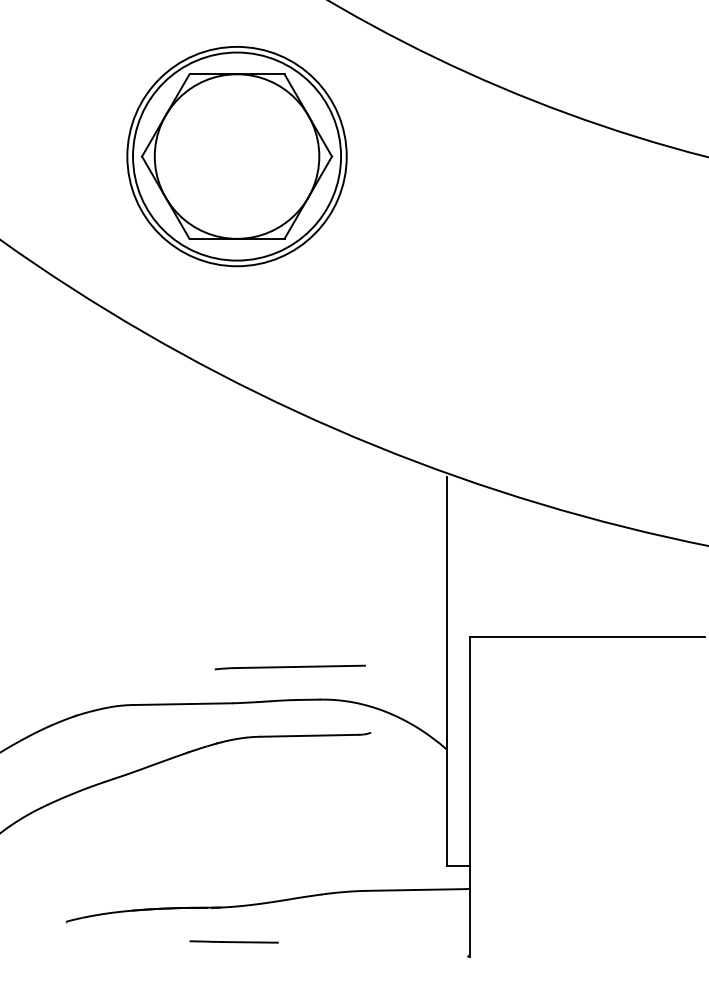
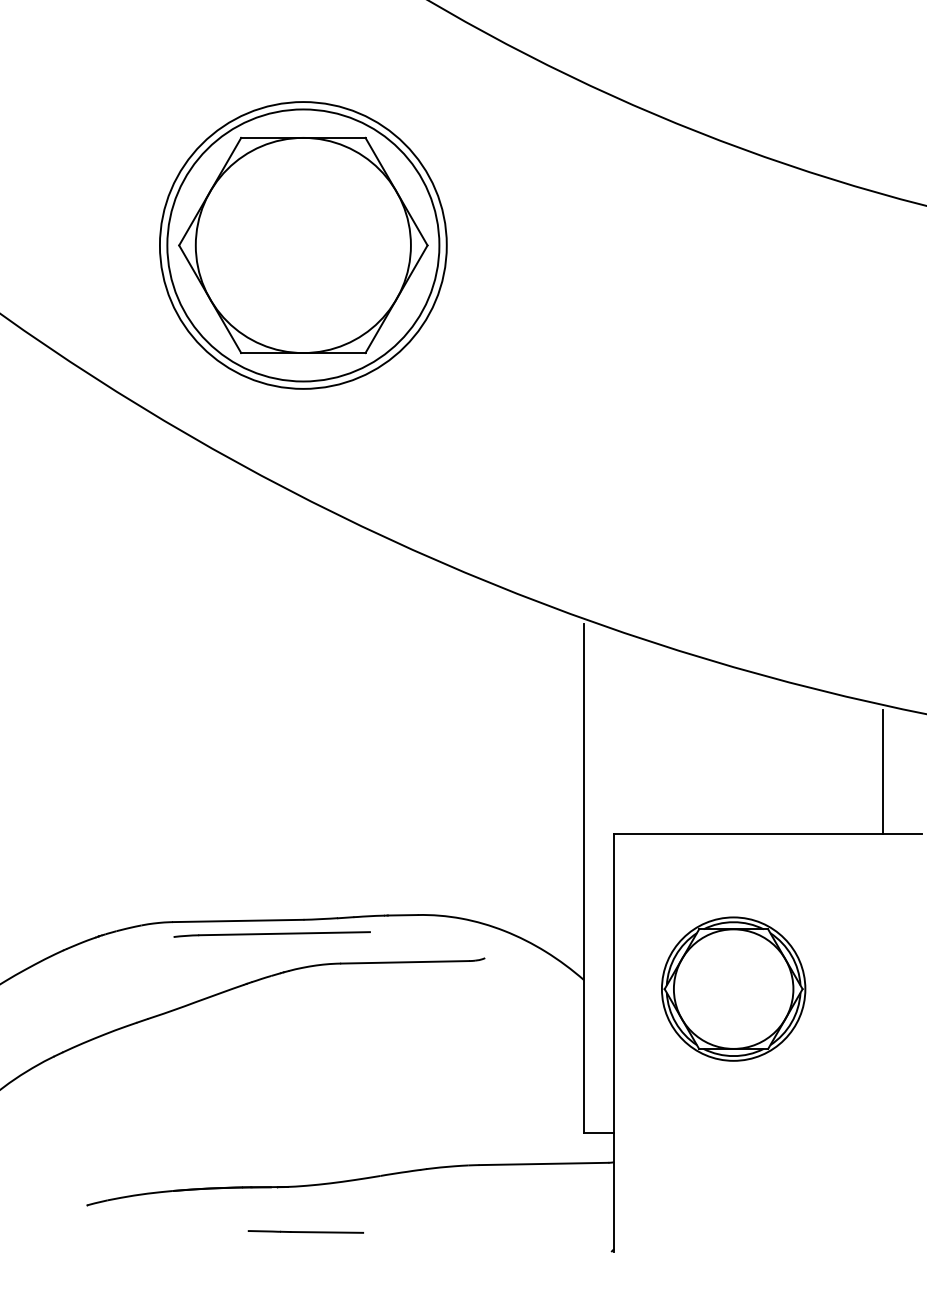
part: (236, 156) -> (302, 245), moved
line: (675, 589) -> (883, 771), added
line: (289, 667) -> (271, 934), moved
part: (560, 755) -> (732, 988), added

